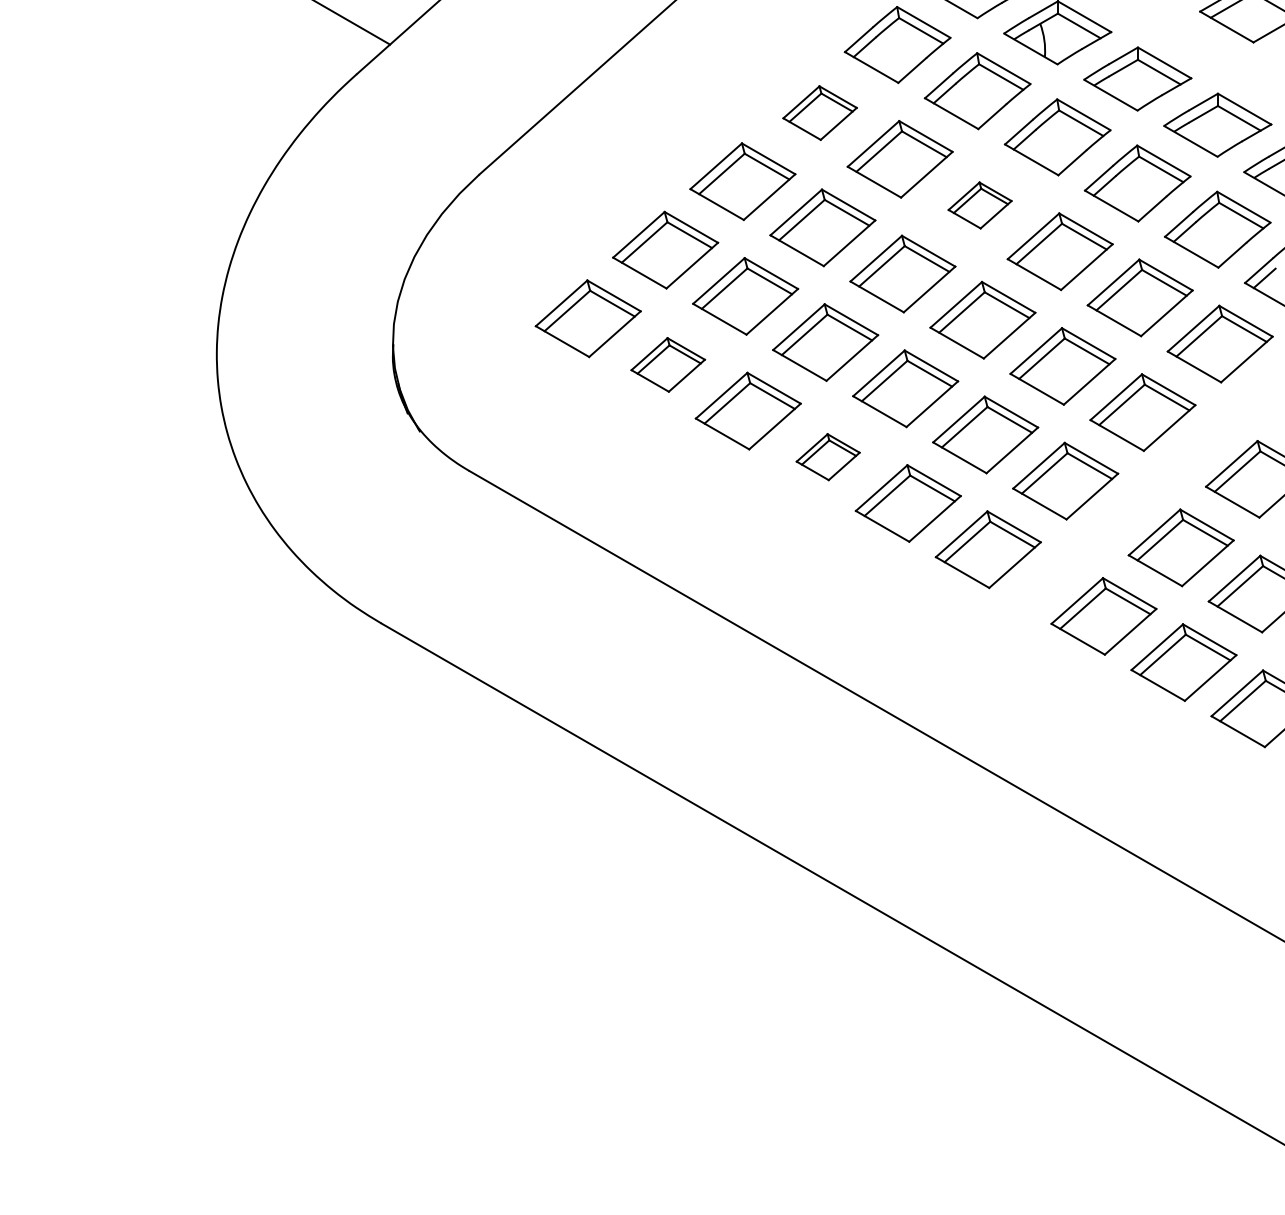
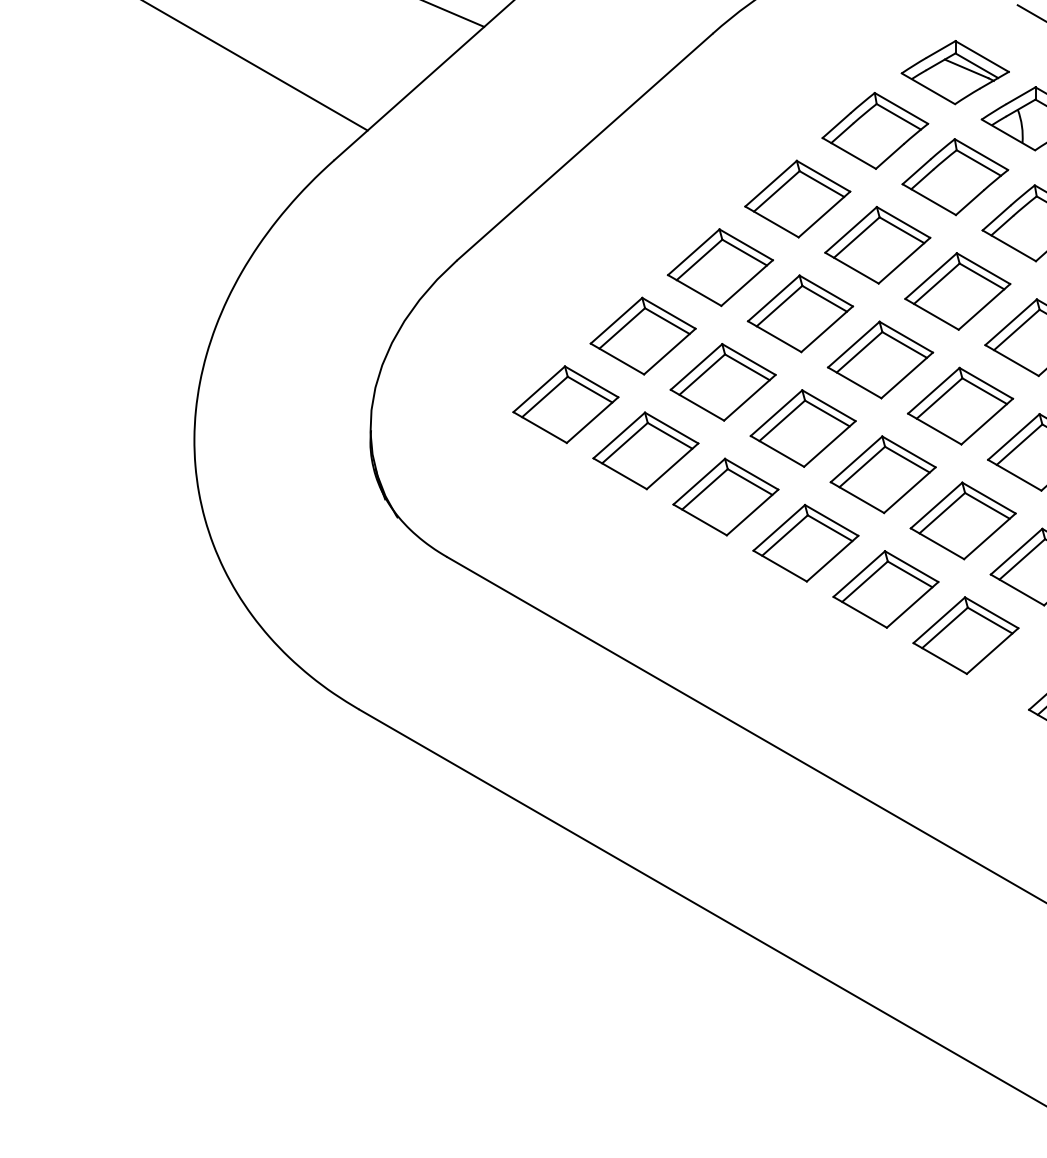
part: (819, 112) -> (797, 198), size x1.43
part: (979, 205) -> (957, 291), size x1.67
part: (667, 364) -> (645, 450), size x1.43
part: (827, 456) -> (805, 542), size x1.67

